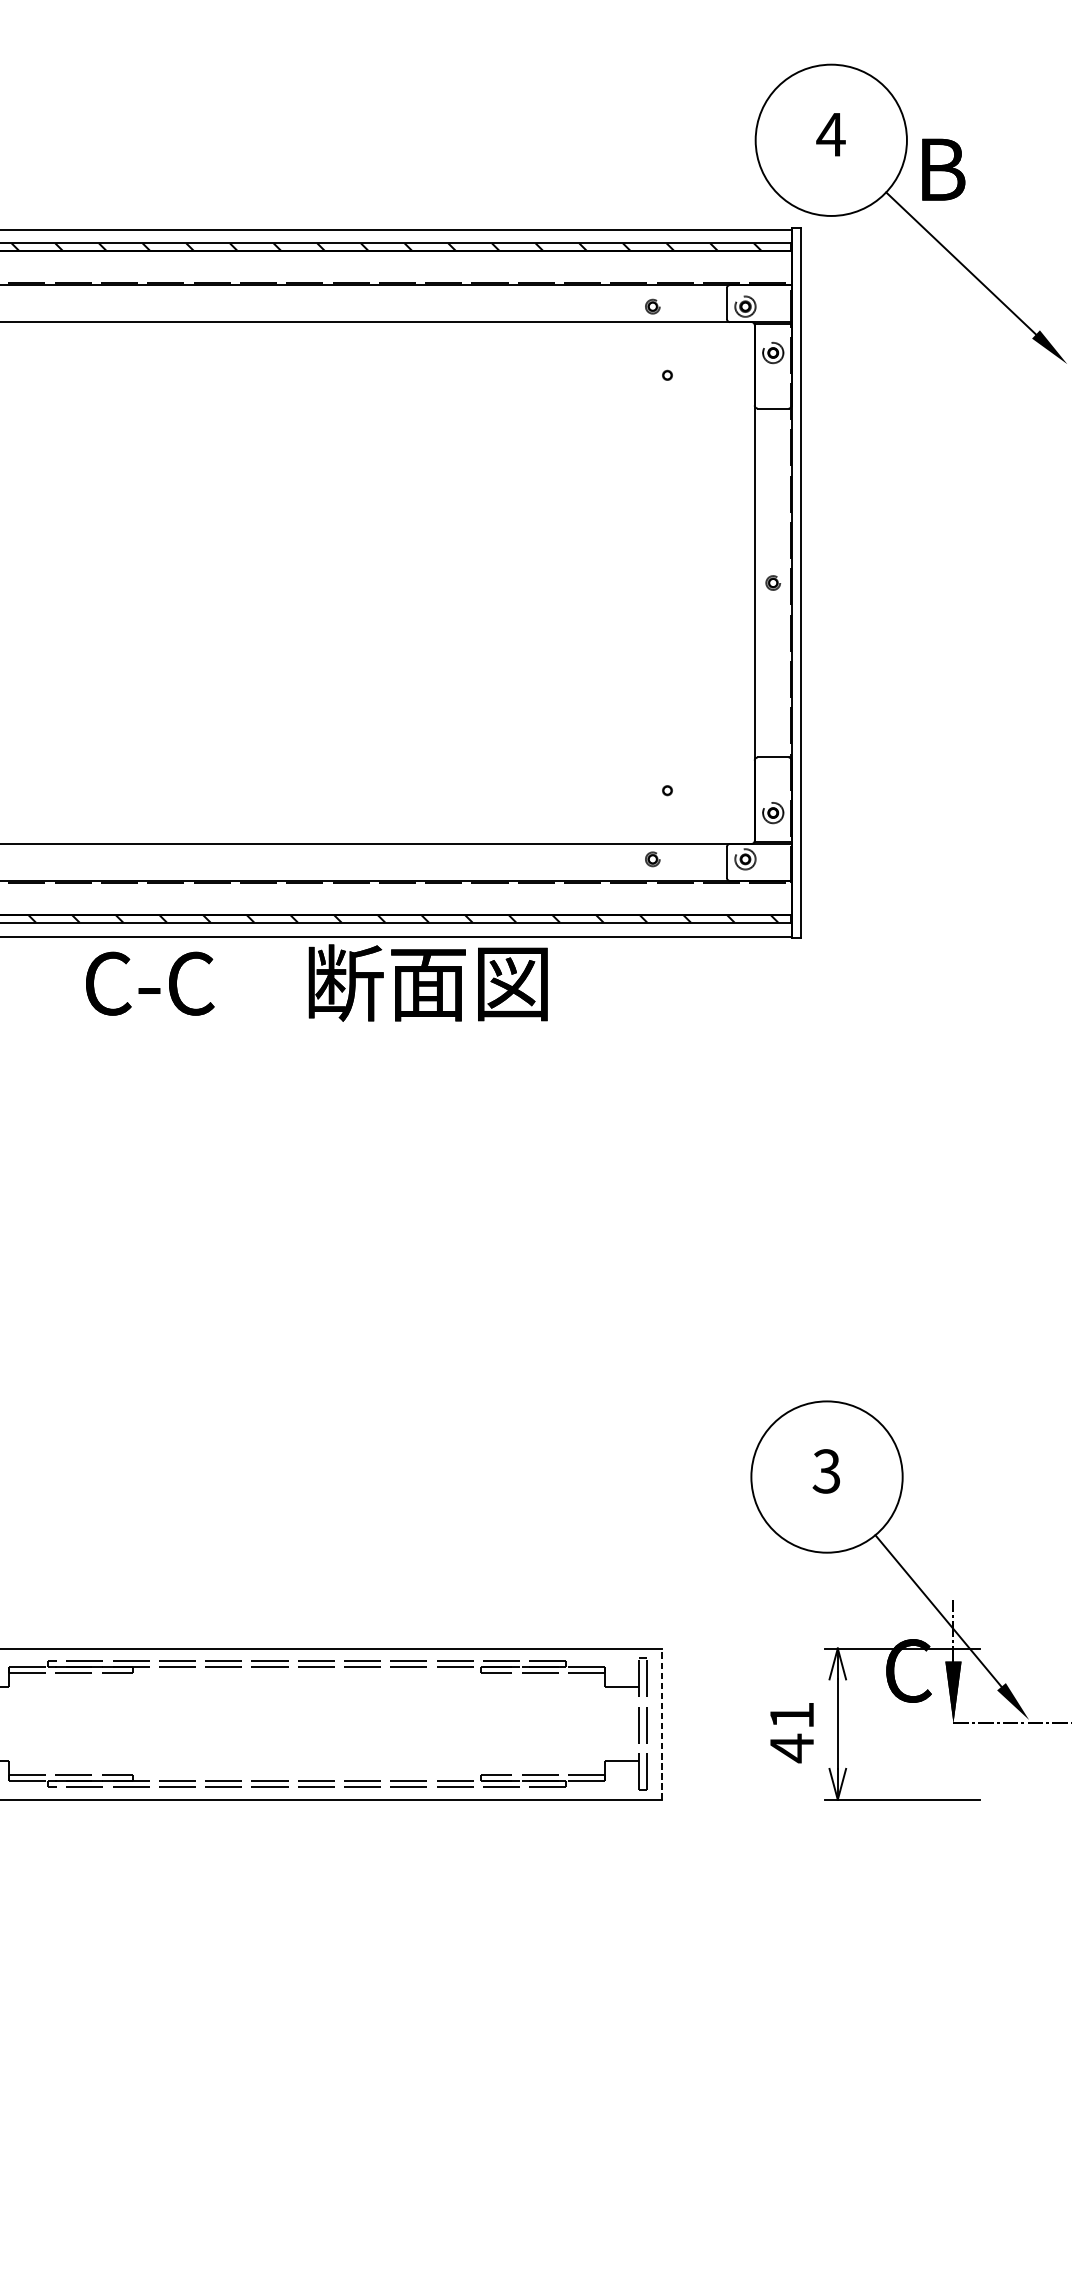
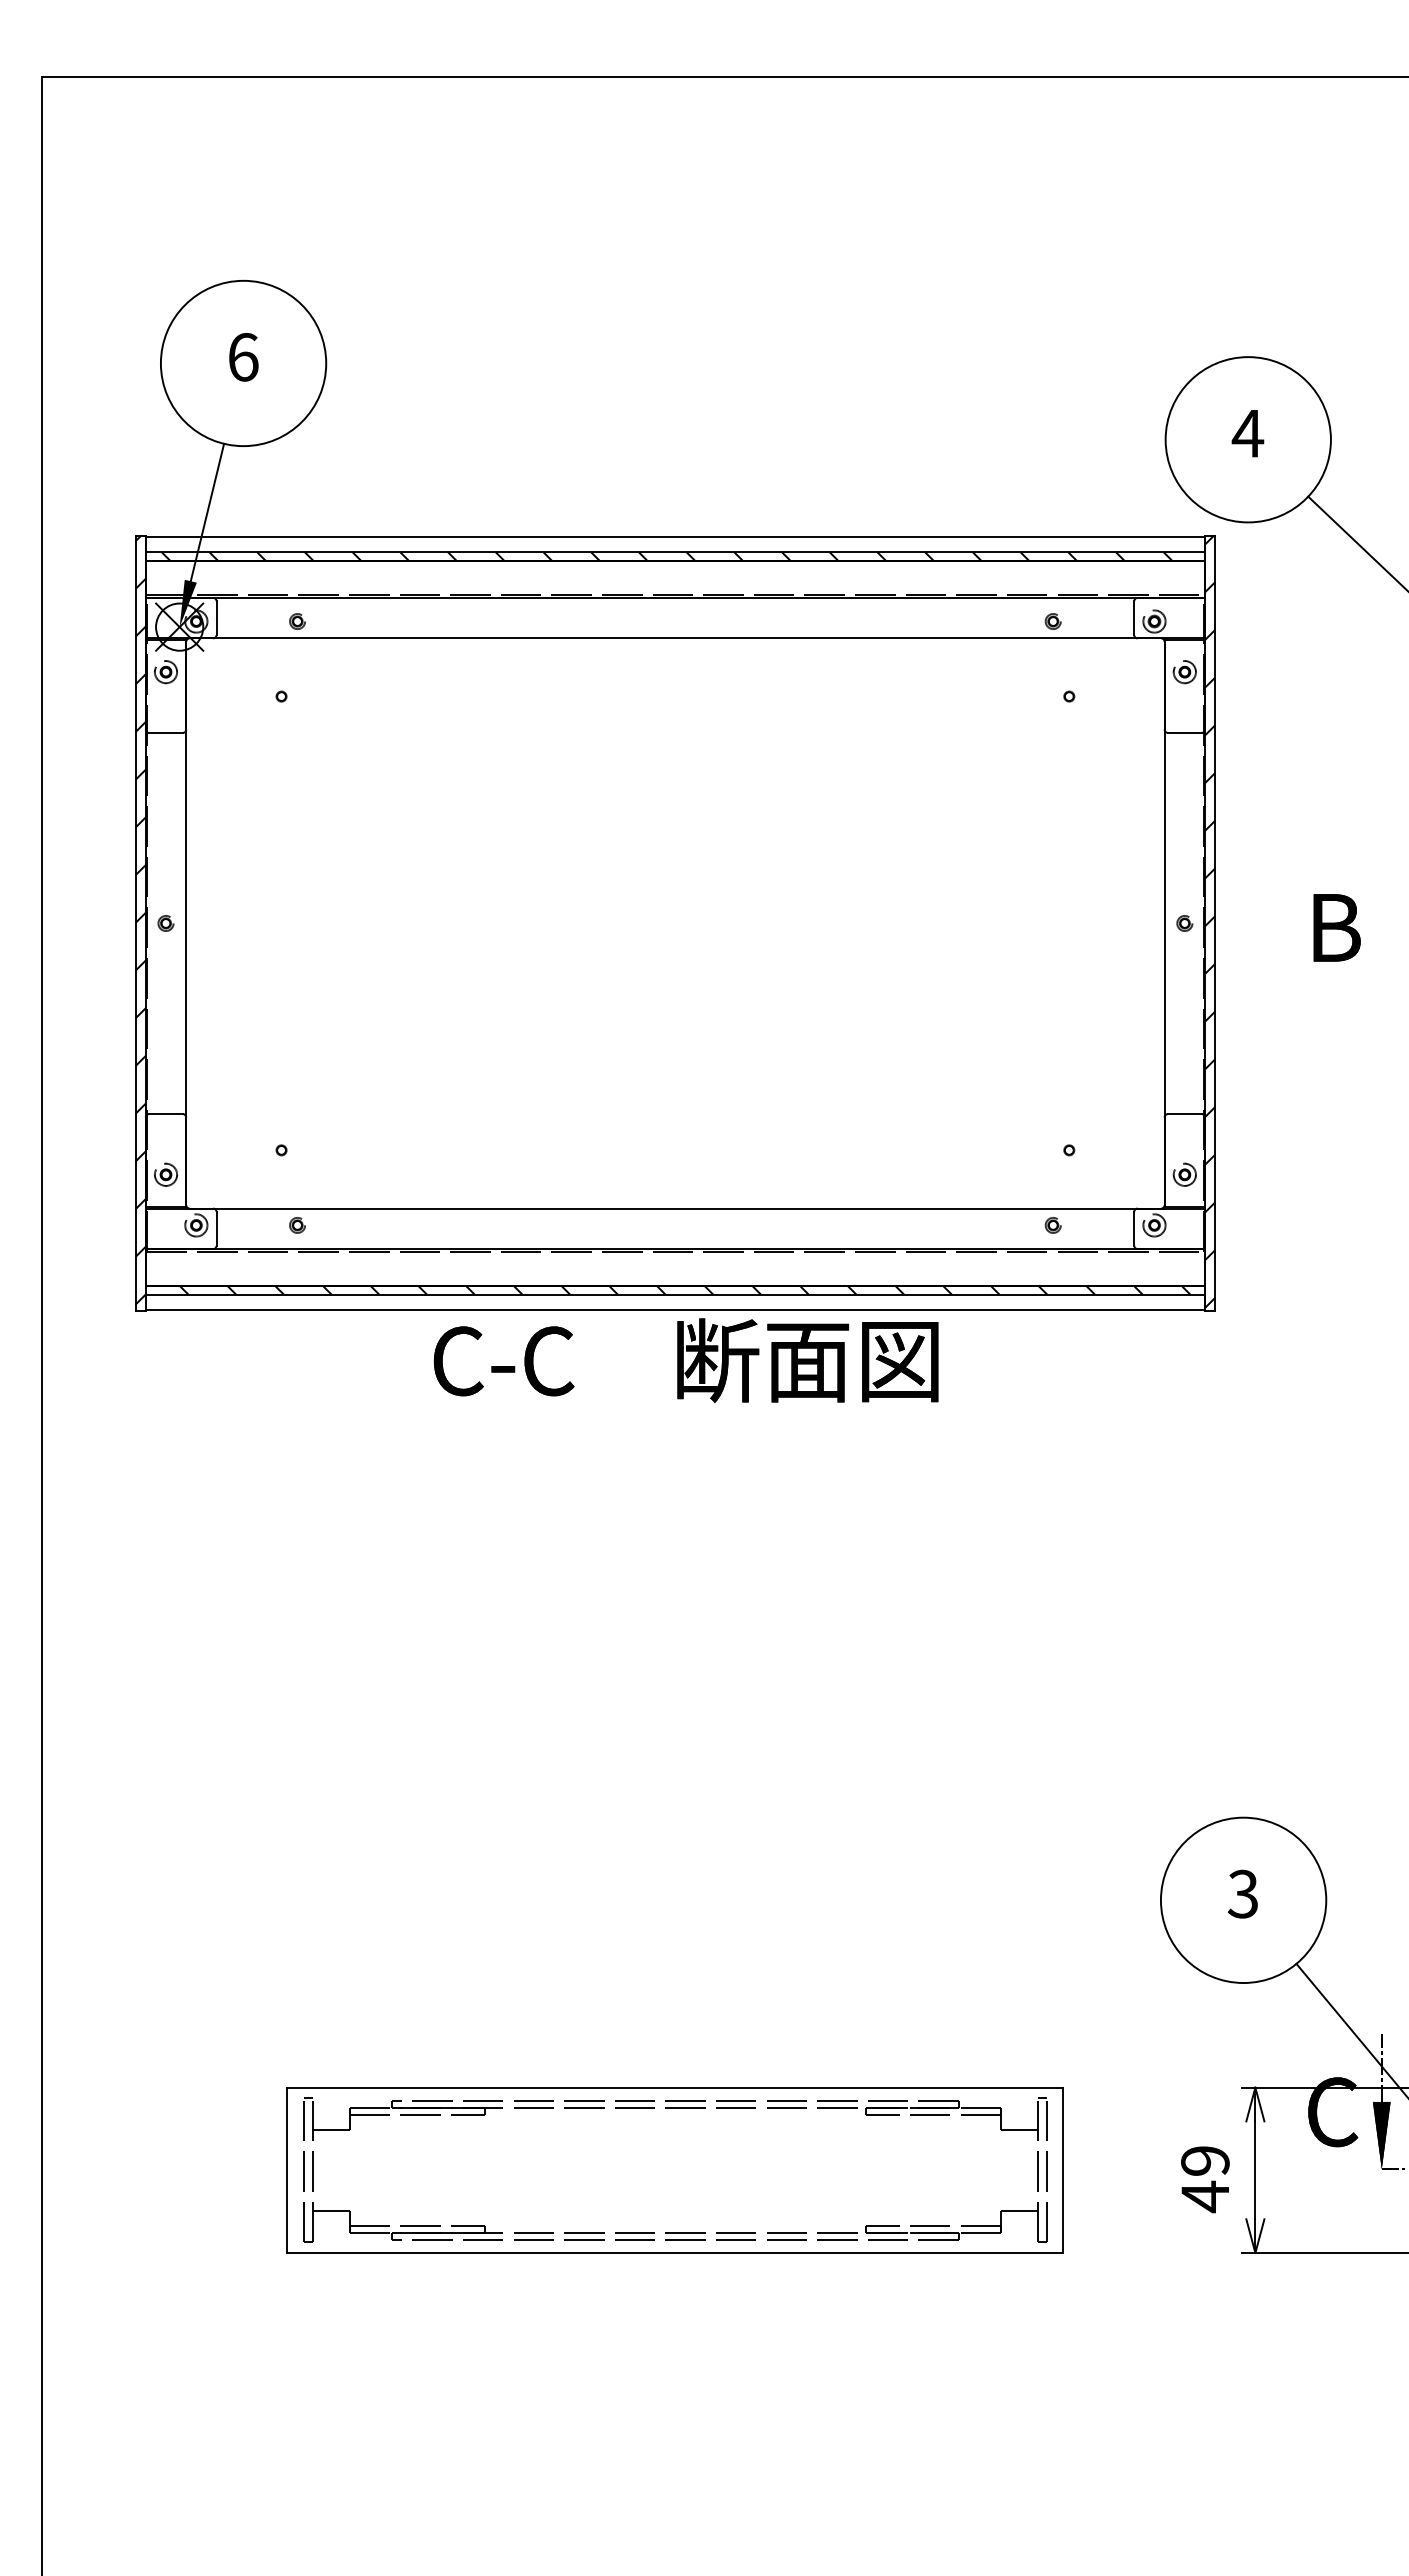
text: (943, 169) -> (1336, 927), moved
hatch: (796, 581) -> (1210, 921), added
text: (792, 1715) -> (1205, 2160), 41 -> 49
line: (662, 1724) -> (1063, 2170), dashed -> solid

